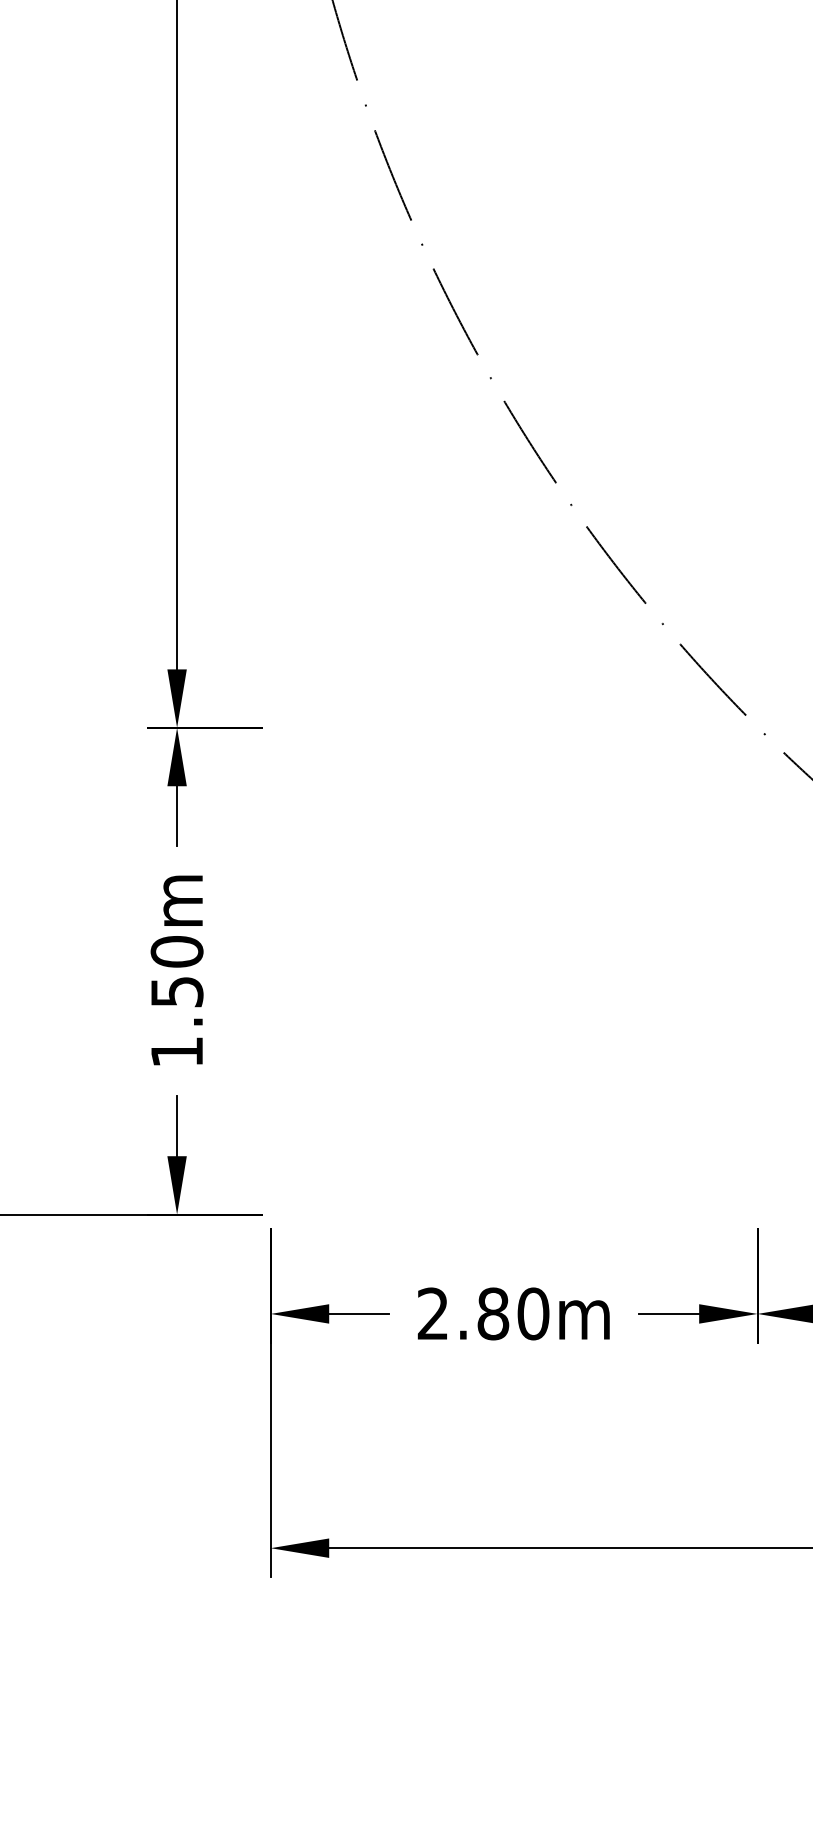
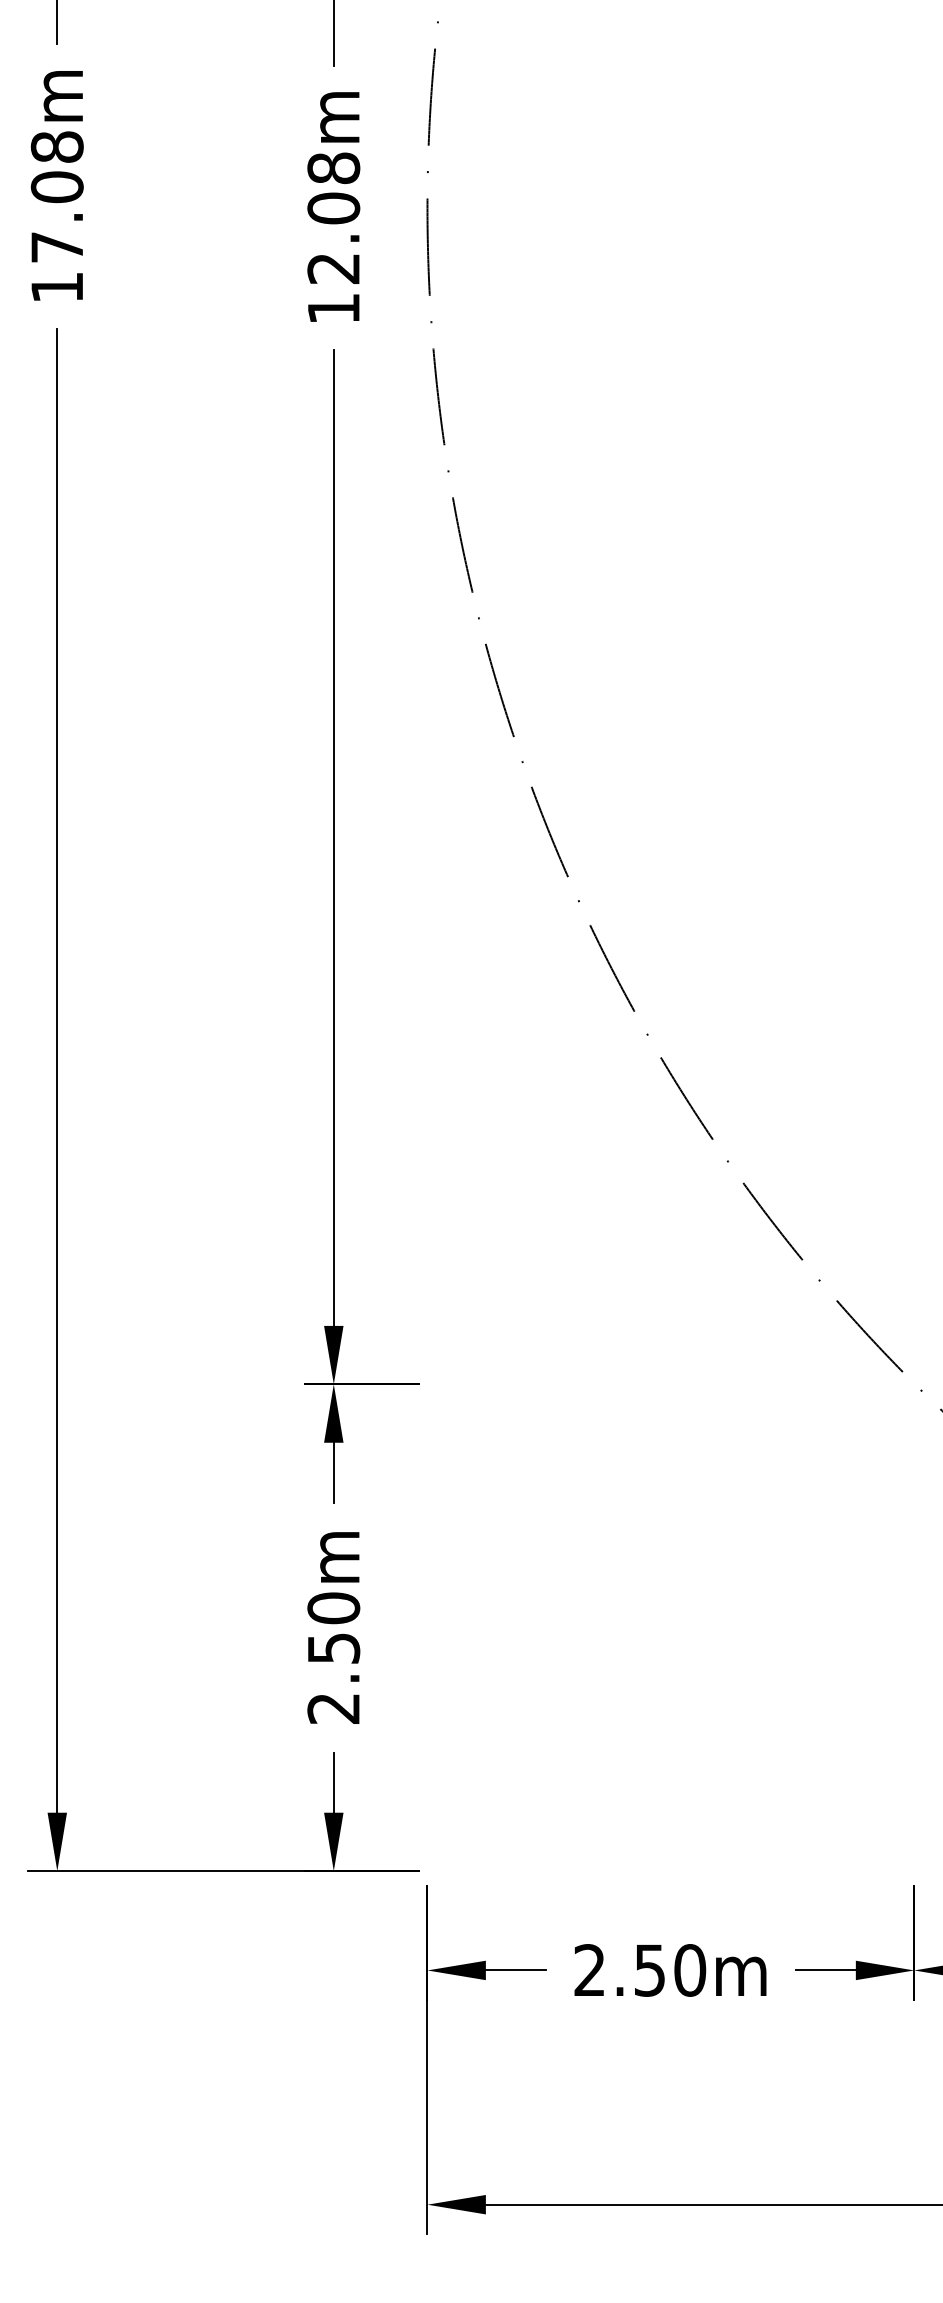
text: (176, 1052) -> (333, 1708), 1.50m -> 2.50m
text: (492, 1314) -> (649, 1970), 2.80m -> 2.50m

